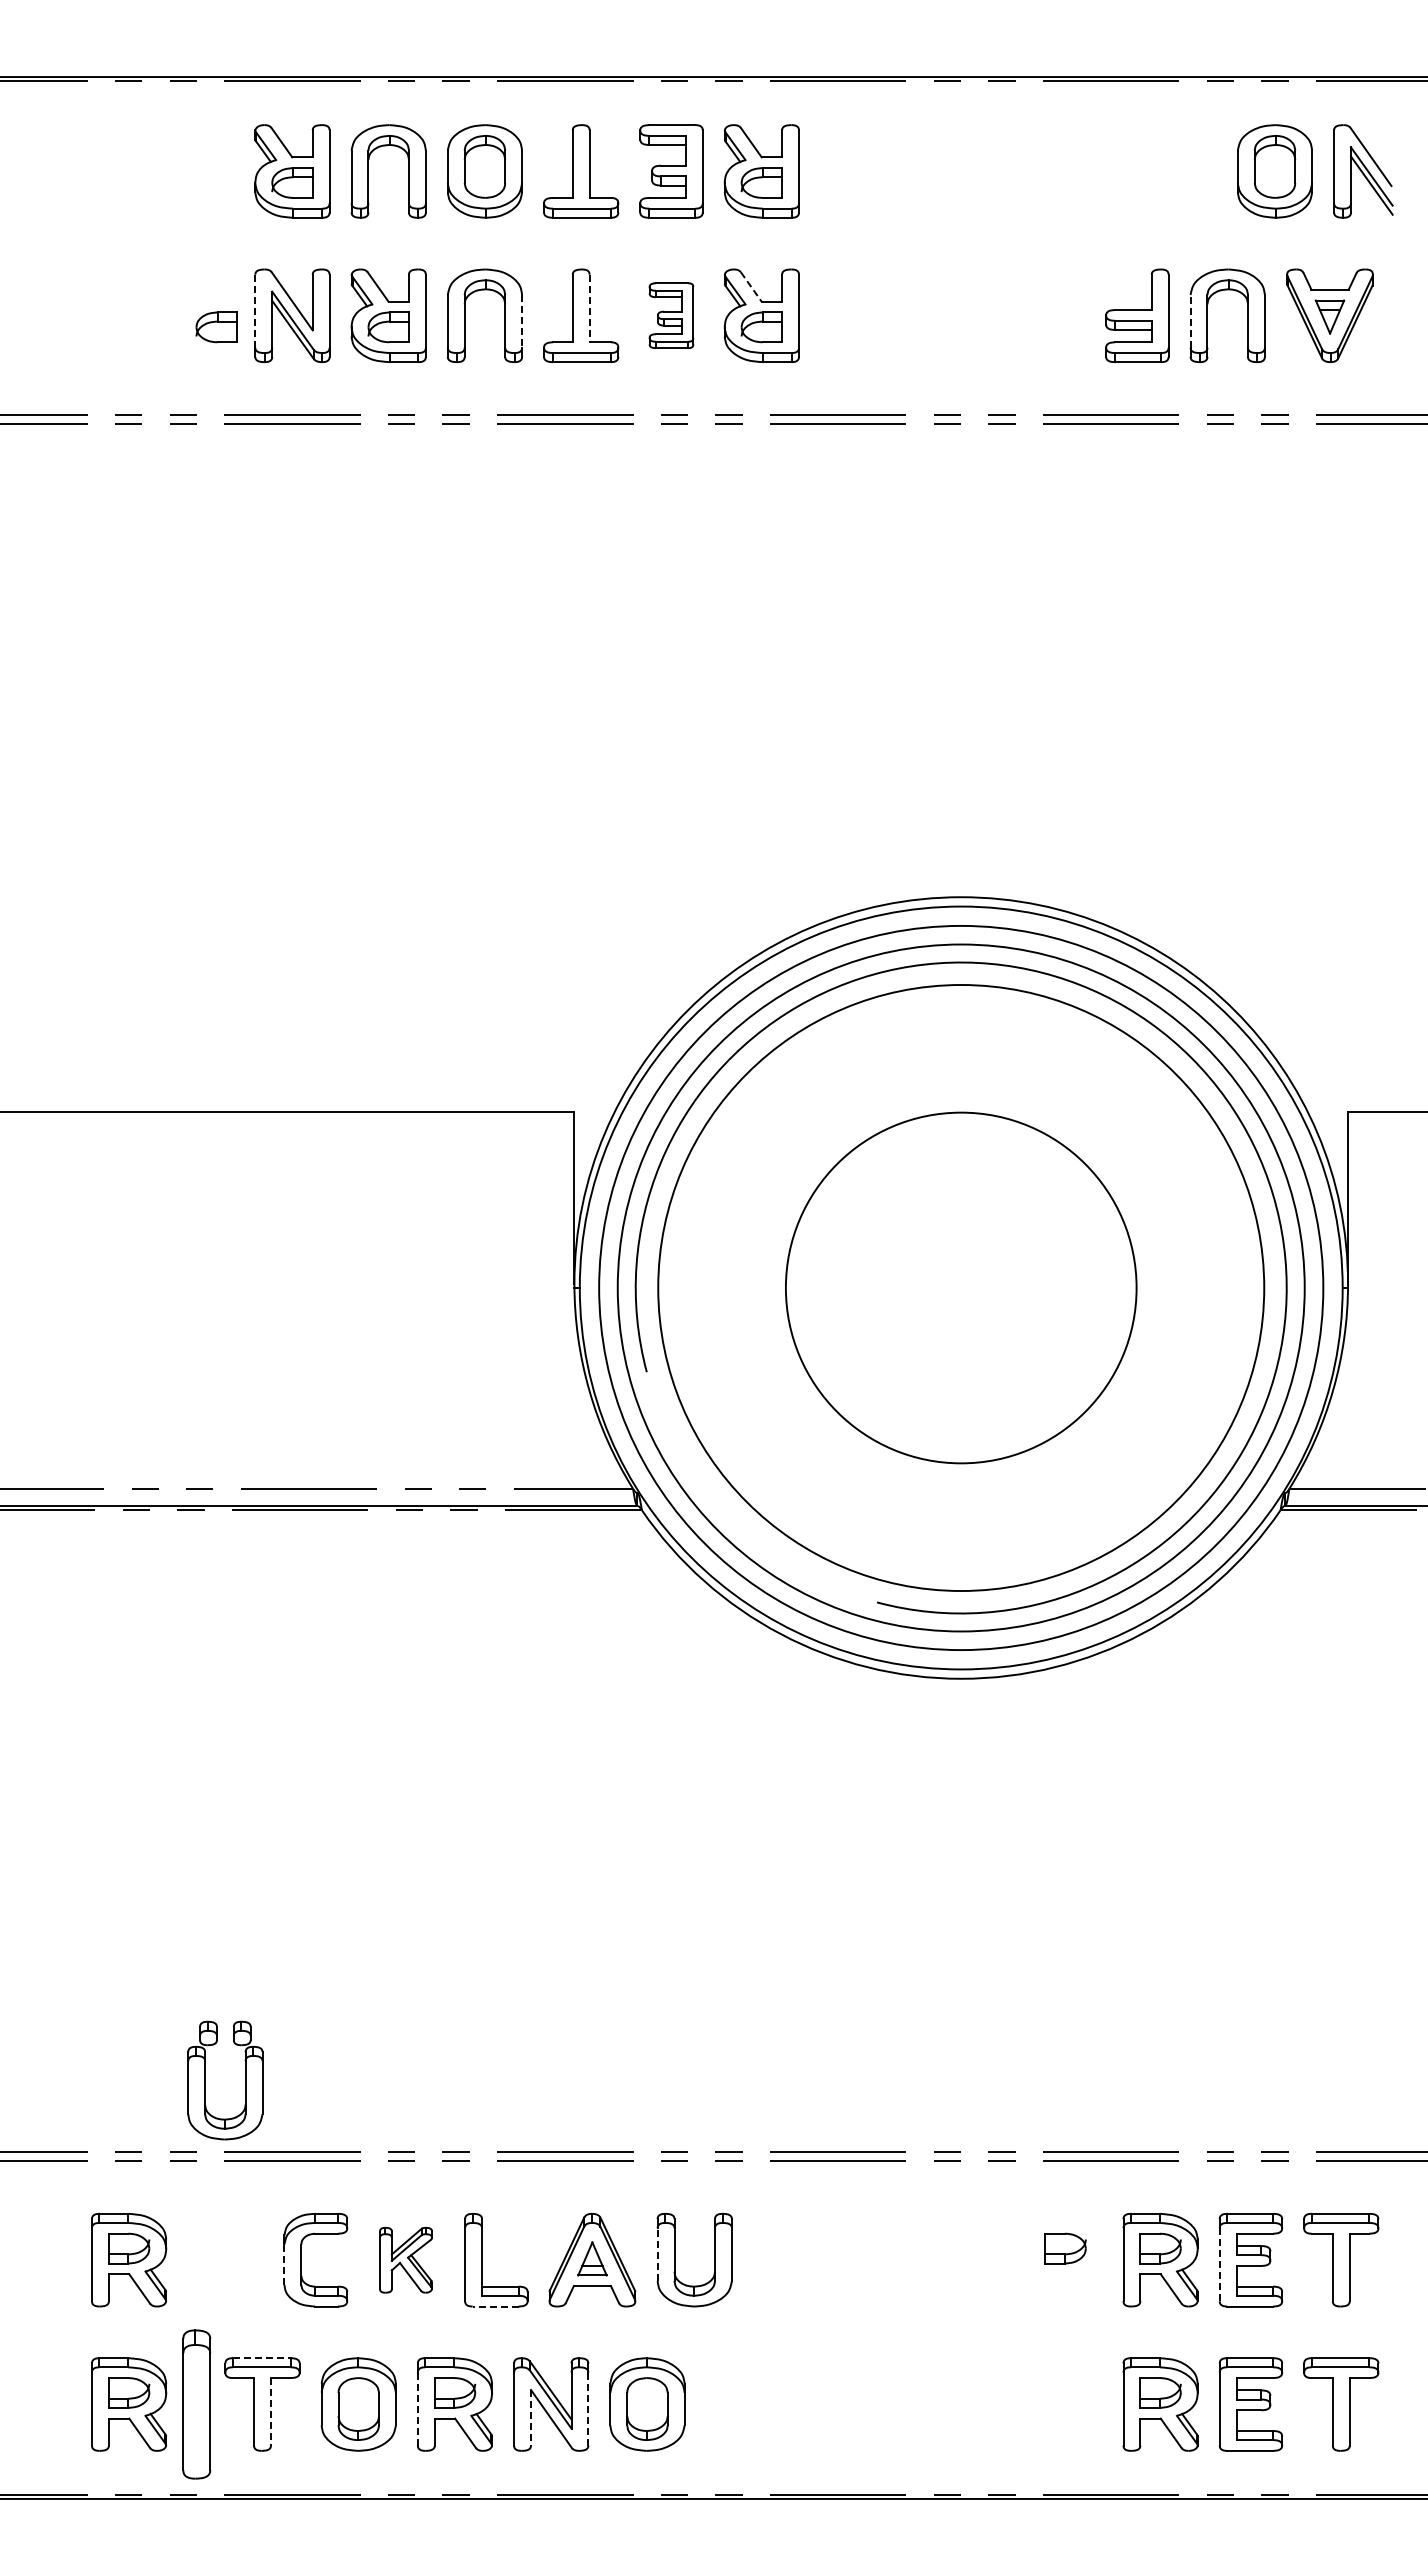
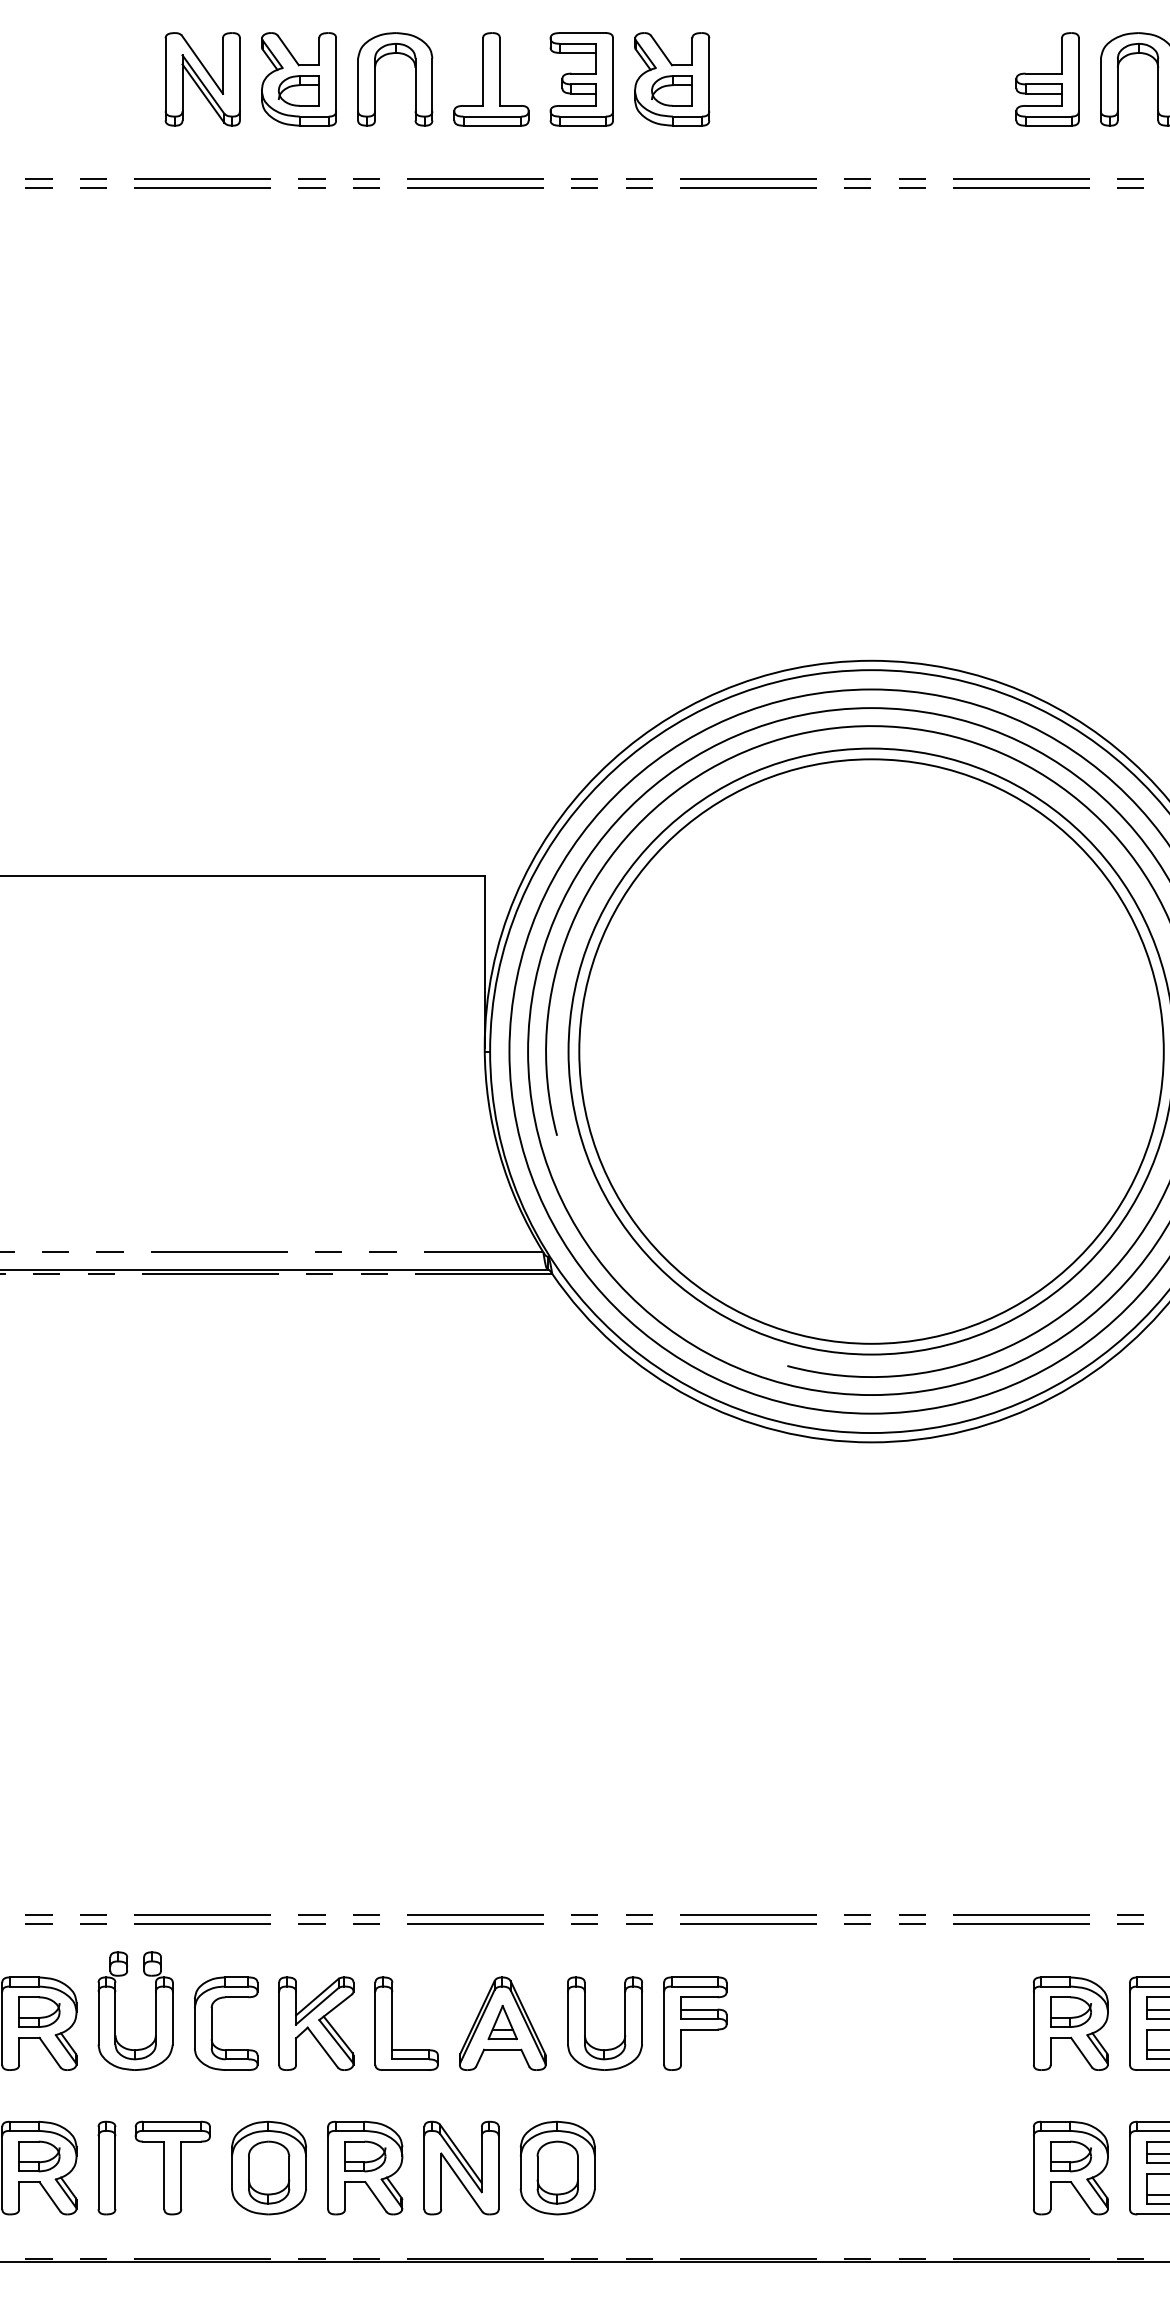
line: (751, 287) -> (661, 51), dashed -> solid
line: (589, 308) -> (499, 72), dashed -> solid
line: (255, 311) -> (165, 75), dashed -> solid
part: (671, 315) -> (581, 79), size x1.43
line: (1190, 320) -> (1100, 84), dashed -> solid
line: (522, 321) -> (432, 85), dashed -> solid
part: (216, 327) -> (126, 91), removed
circle: (960, 1287) -> (870, 1051), size x1.67
part: (205, 2080) -> (115, 2011), moved
part: (1065, 2248) -> (975, 2012), removed
line: (657, 2254) -> (567, 2018), dashed -> solid
part: (405, 2260) -> (315, 2024), size x1.43
part: (785, 2260) -> (695, 2024), added
line: (284, 2264) -> (194, 2028), dashed -> solid
line: (1219, 2264) -> (1129, 2028), dashed -> solid
line: (495, 2306) -> (405, 2070), dashed -> solid
line: (261, 2358) -> (171, 2122), dashed -> solid
part: (196, 2404) -> (106, 2168), size x0.62
line: (417, 2409) -> (327, 2173), dashed -> solid
line: (588, 2409) -> (498, 2173), dashed -> solid
line: (270, 2411) -> (180, 2175), dashed -> solid
line: (531, 2417) -> (441, 2181), dashed -> solid

